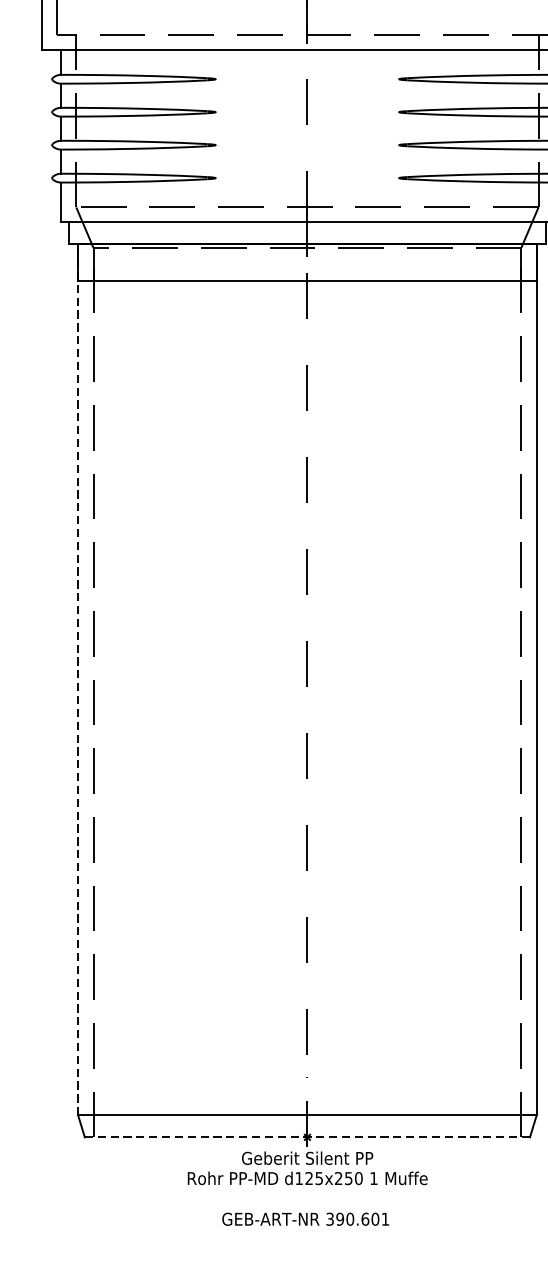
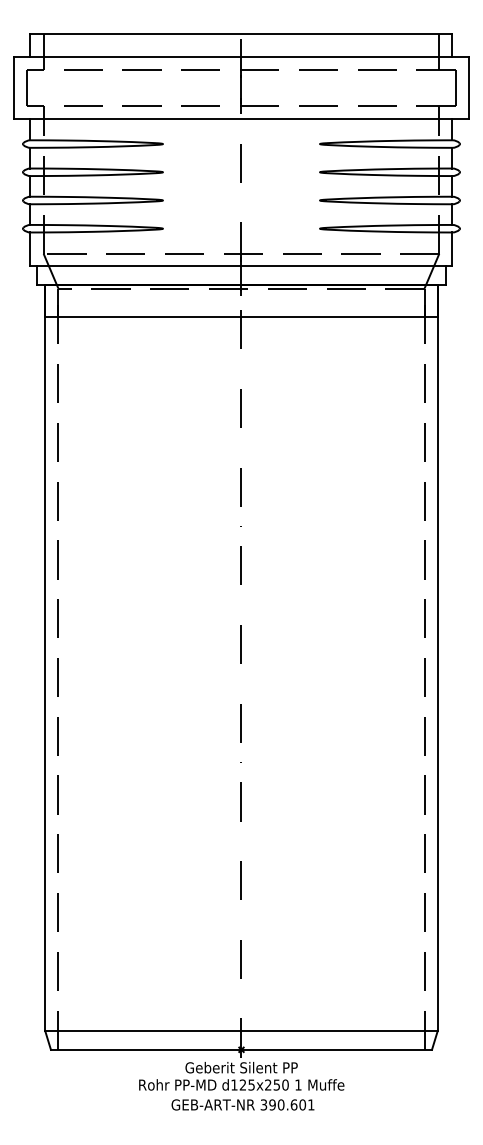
line: (78, 680) -> (45, 658), dashed -> solid
line: (307, 1136) -> (241, 1049), dashed -> solid
text: (305, 1218) -> (242, 1104), moved

